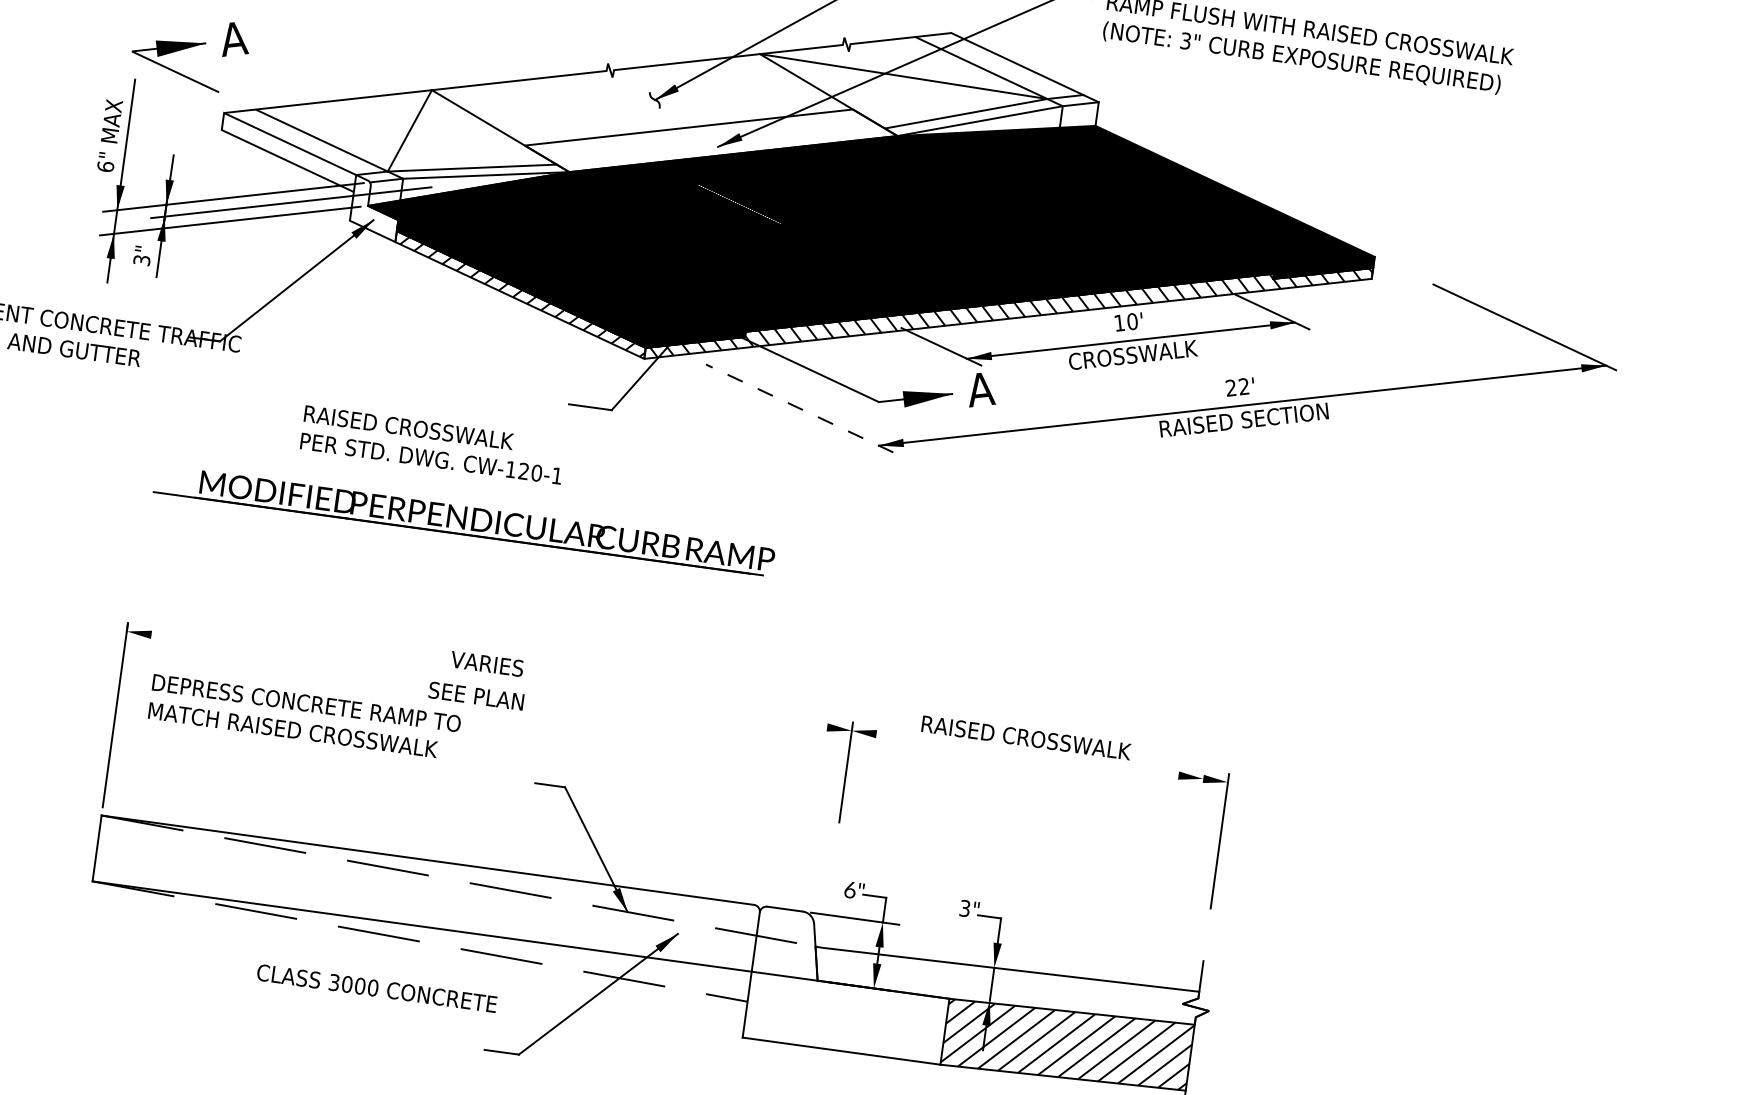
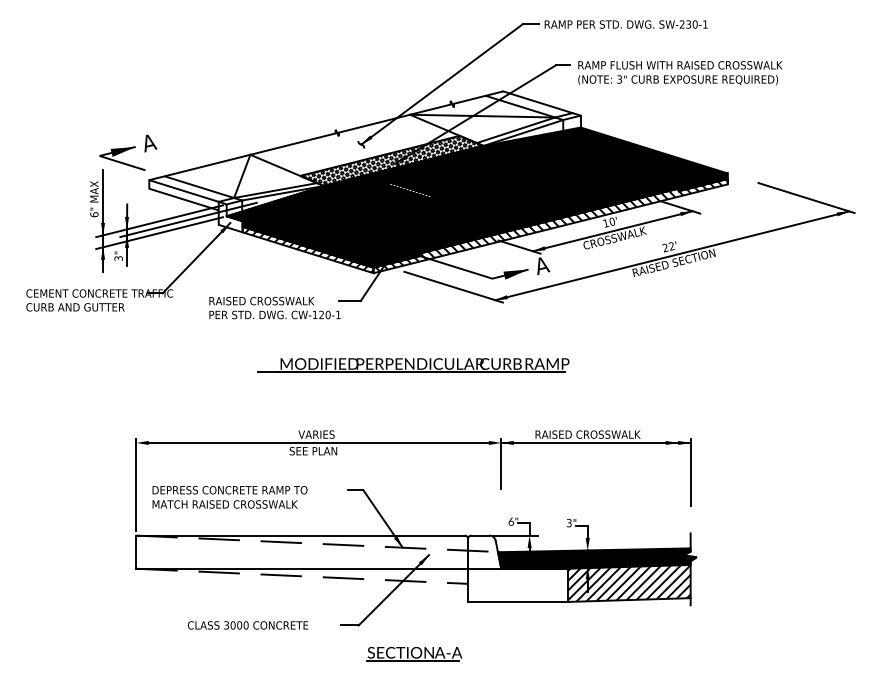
hatch: (710, 139) -> (391, 160), added
line: (799, 409) -> (453, 287), dashed -> solid
text: (432, 443) -> (274, 307), moved
part: (464, 520) -> (413, 365), moved
line: (488, 680) -> (318, 442), added
text: (303, 717) -> (229, 497), moved
line: (1039, 755) -> (595, 442), added
fill: (1009, 986) -> (596, 558), added
text: (377, 988) -> (248, 625), moved

